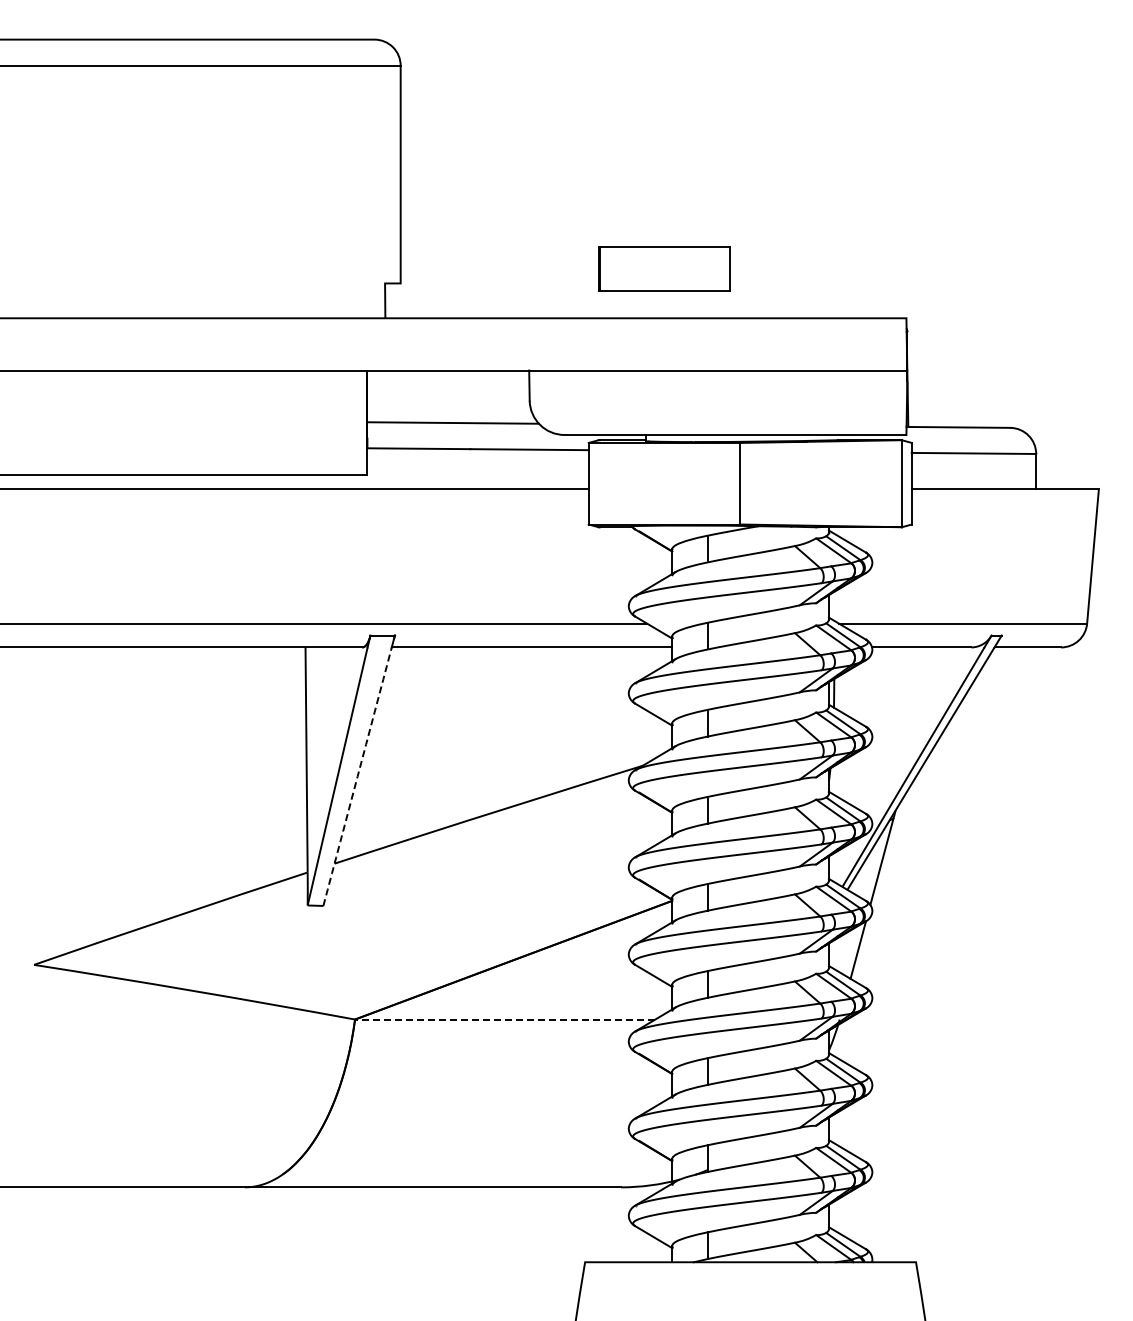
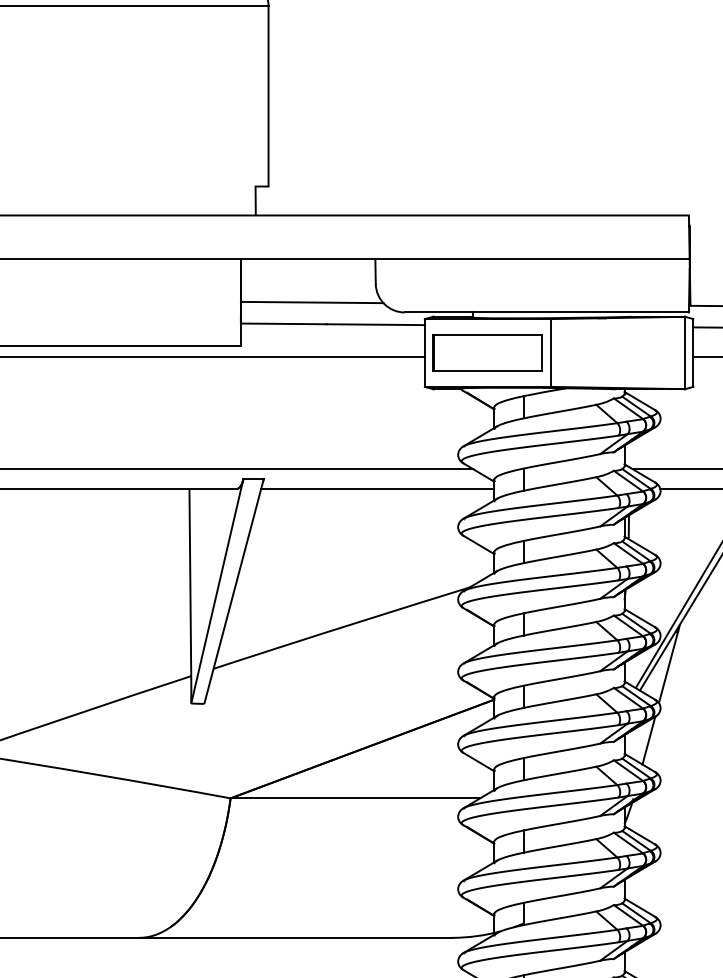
part: (664, 268) -> (487, 352), moved
arc: (357, 776) -> (232, 596), dashed -> solid
line: (504, 1019) -> (354, 798), dashed -> solid

